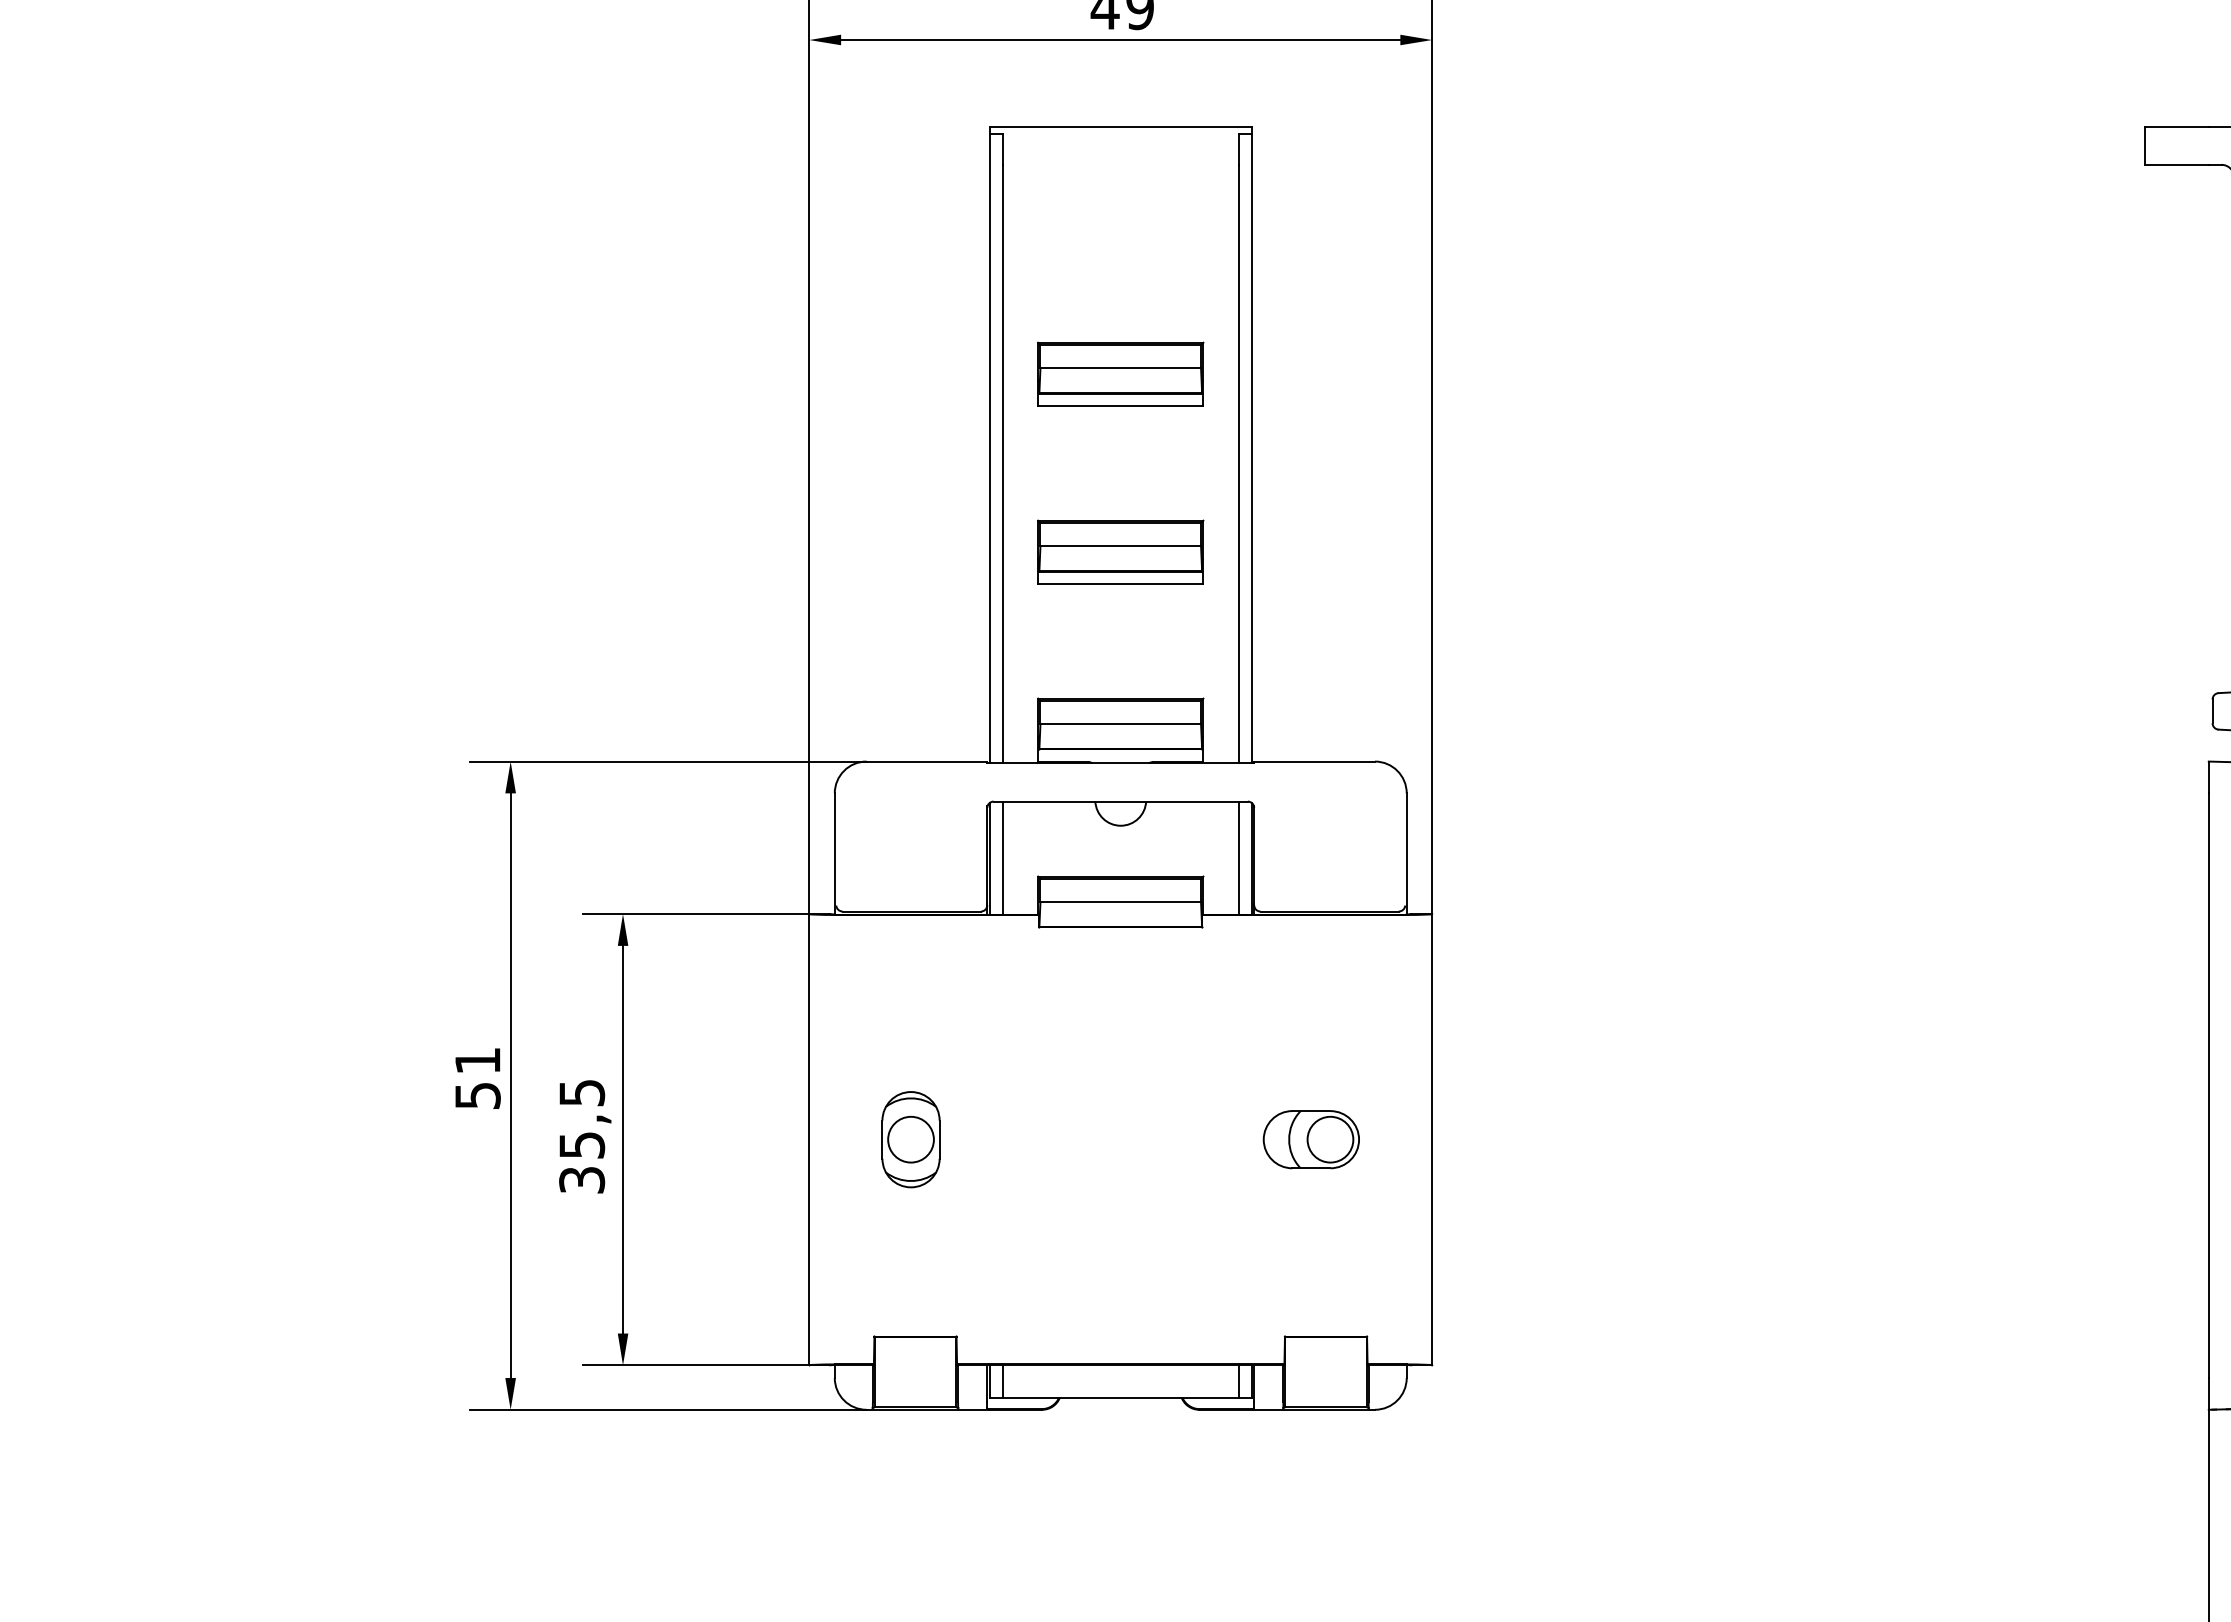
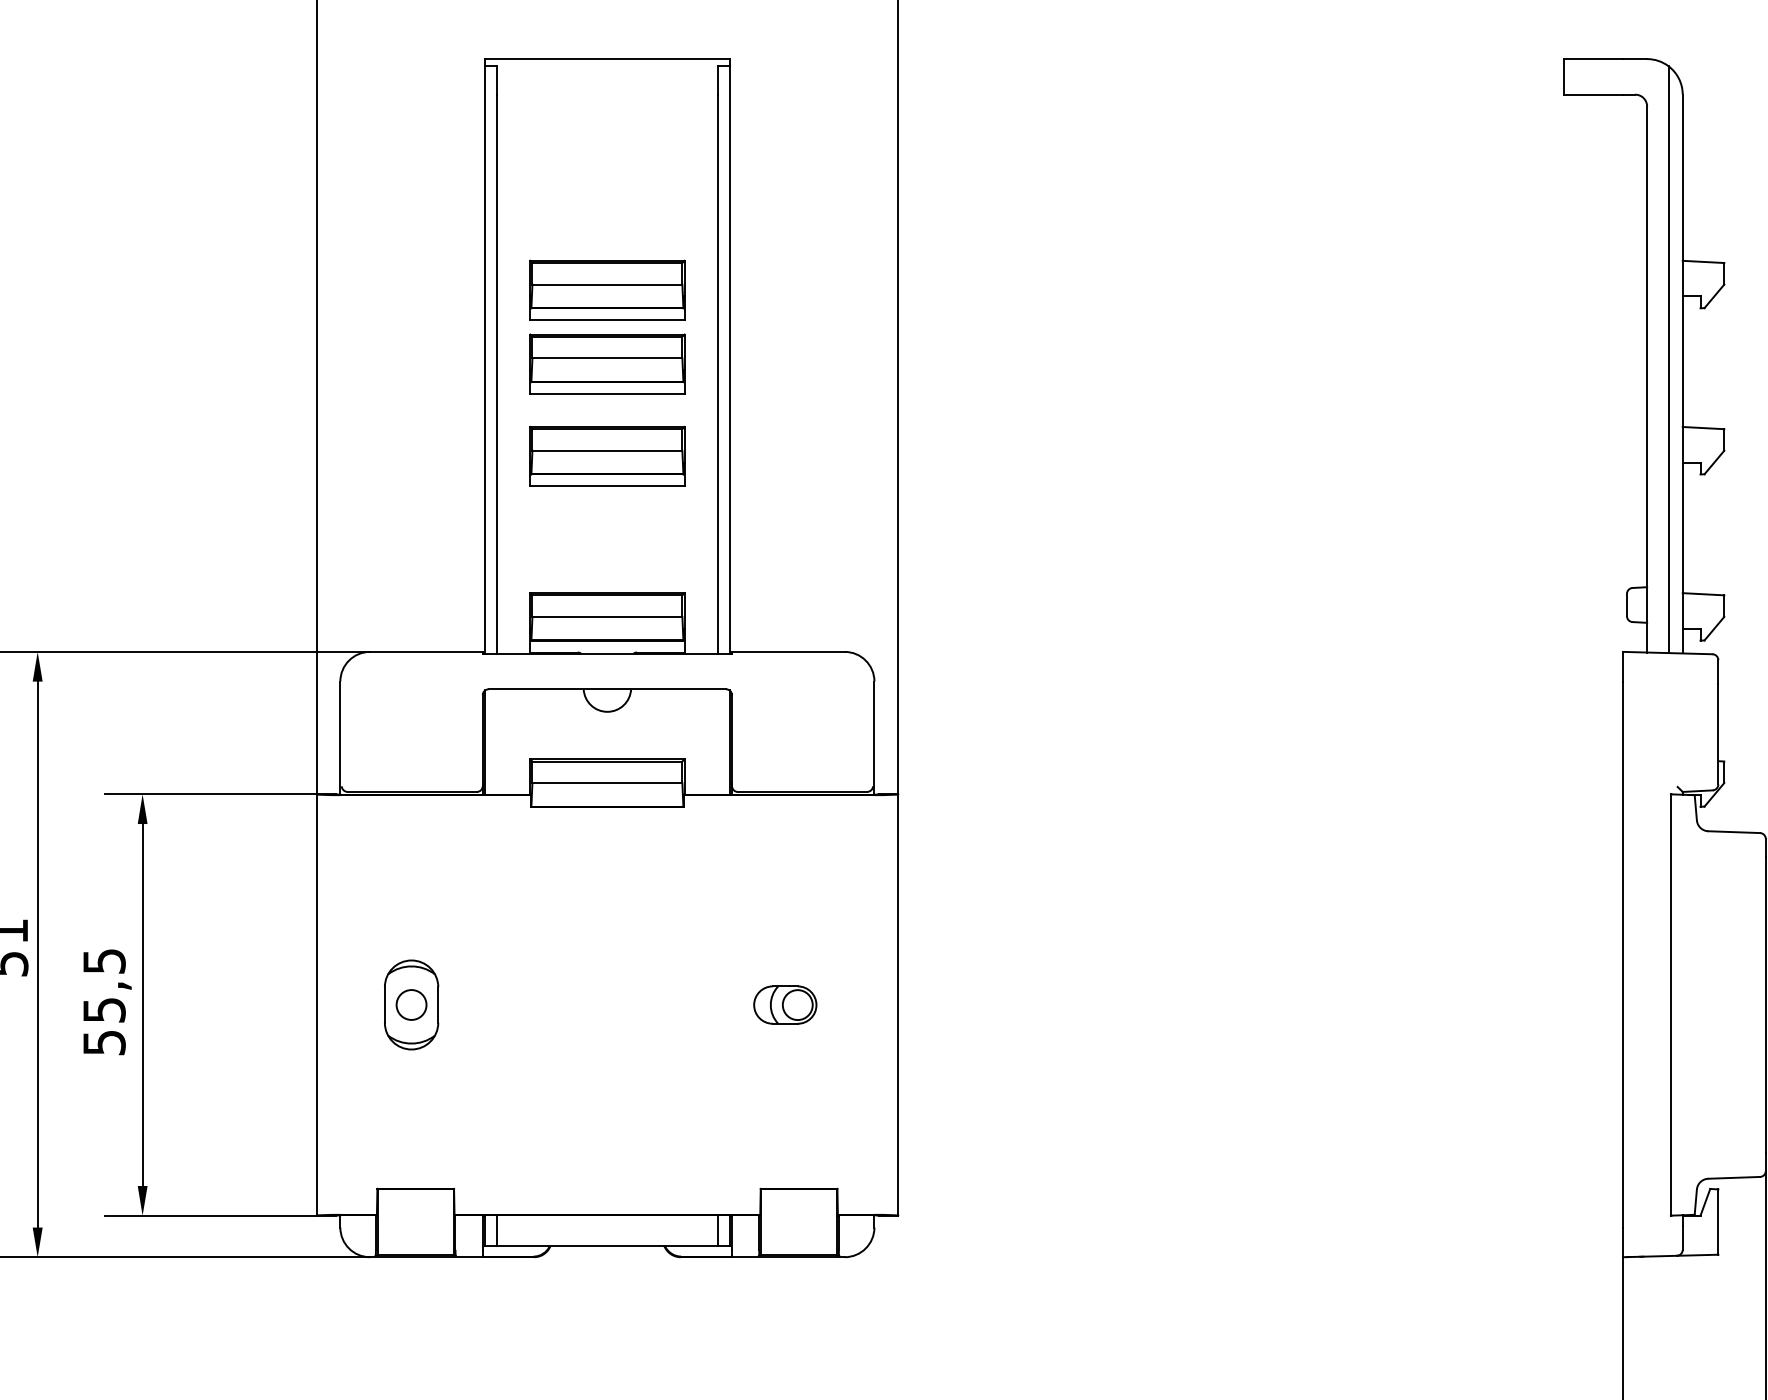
part: (1120, 452) -> (607, 363), added
line: (1002, 857) -> (496, 741), removed
line: (1238, 857) -> (717, 741), removed
circle: (910, 1139) -> (411, 1004), size x0.7
part: (1310, 1139) -> (784, 1004), size x0.7
text: (581, 1180) -> (103, 1043), 35,5 -> 55,5

